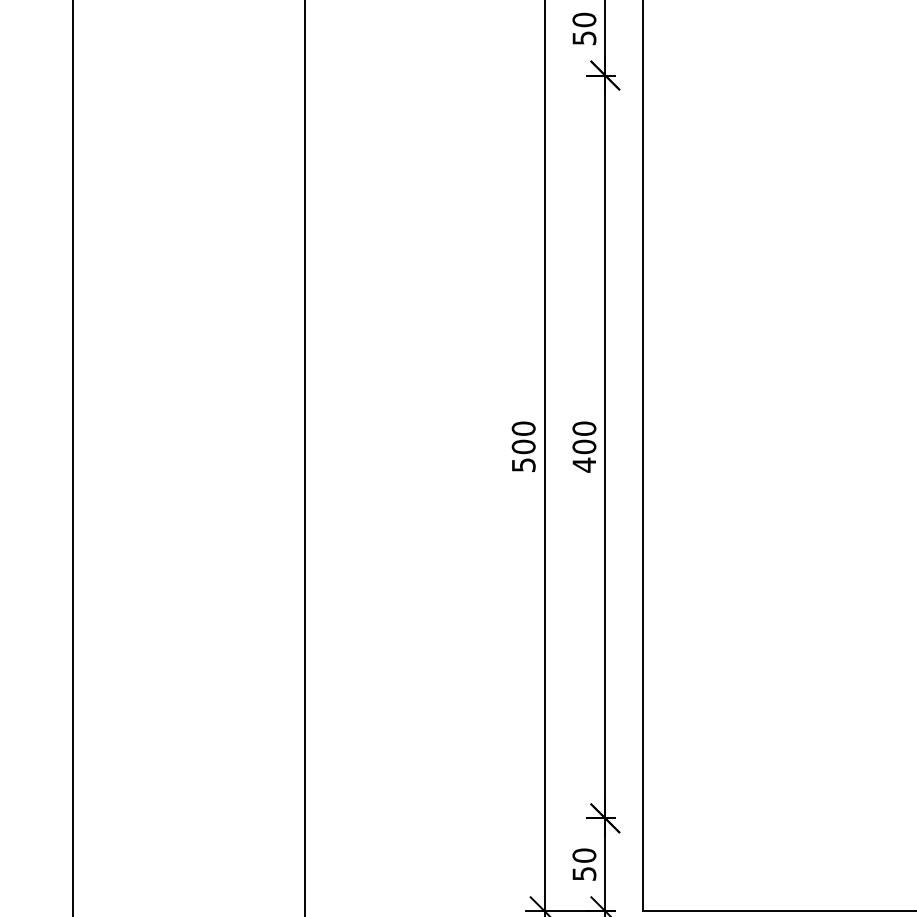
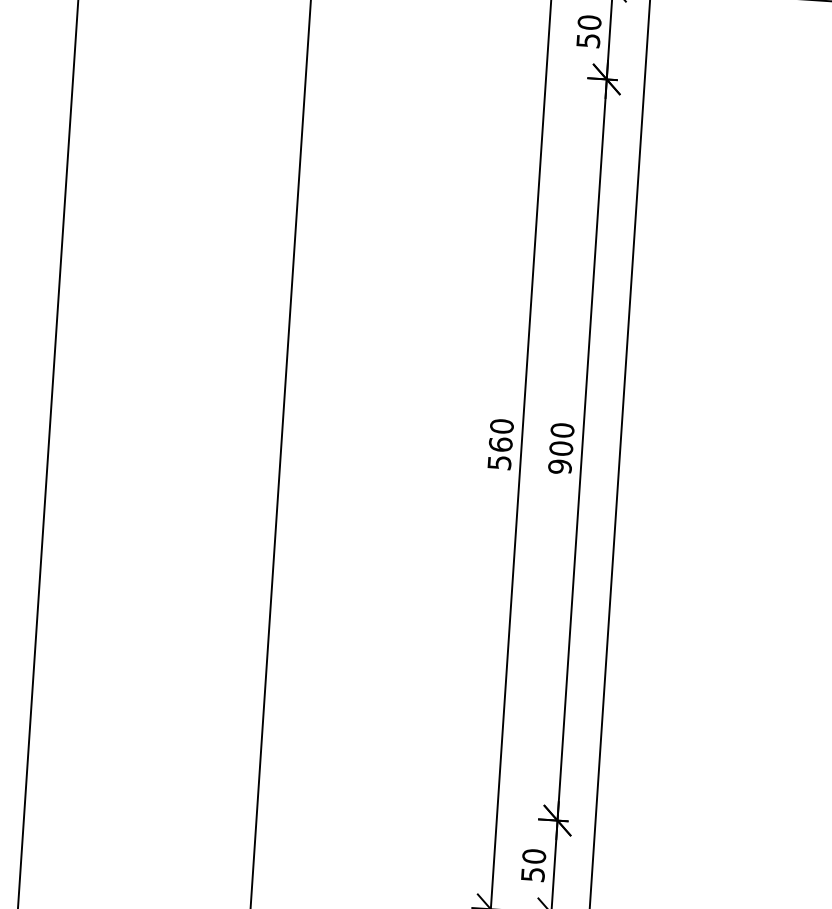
text: (523, 446) -> (500, 444), 500 -> 560
text: (584, 464) -> (560, 466), 400 -> 900

